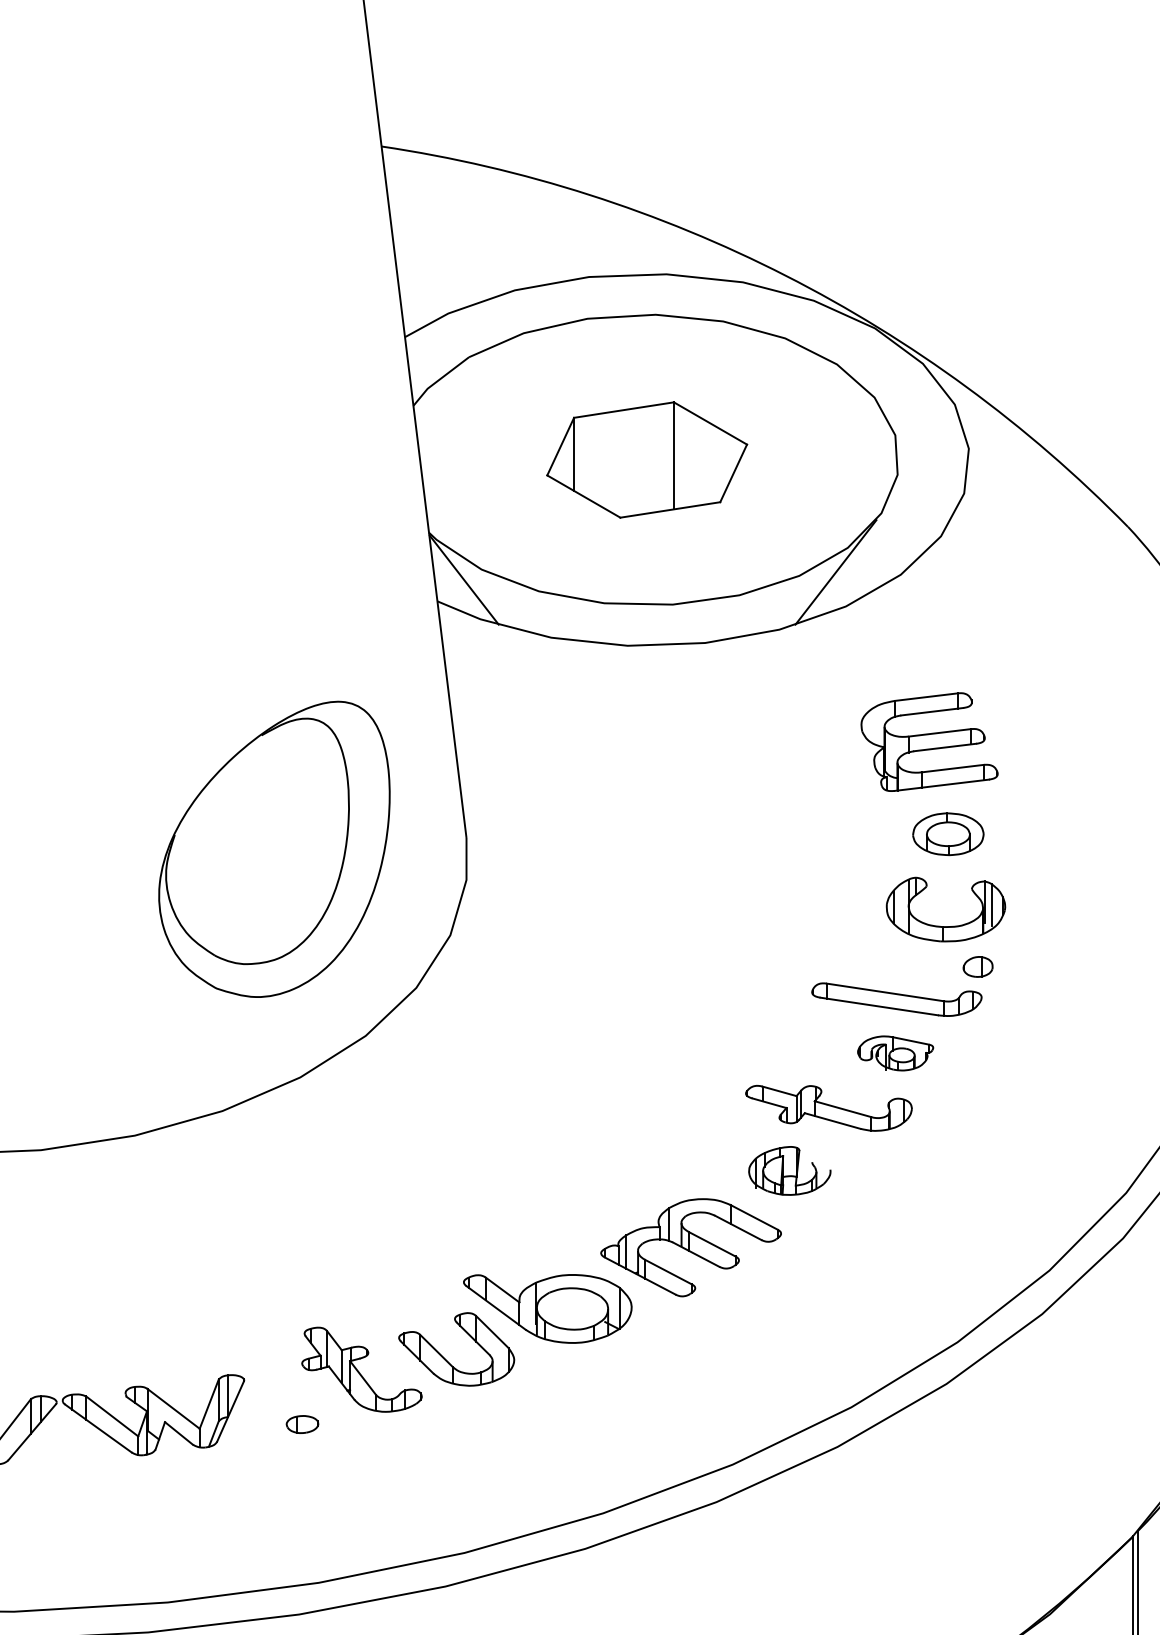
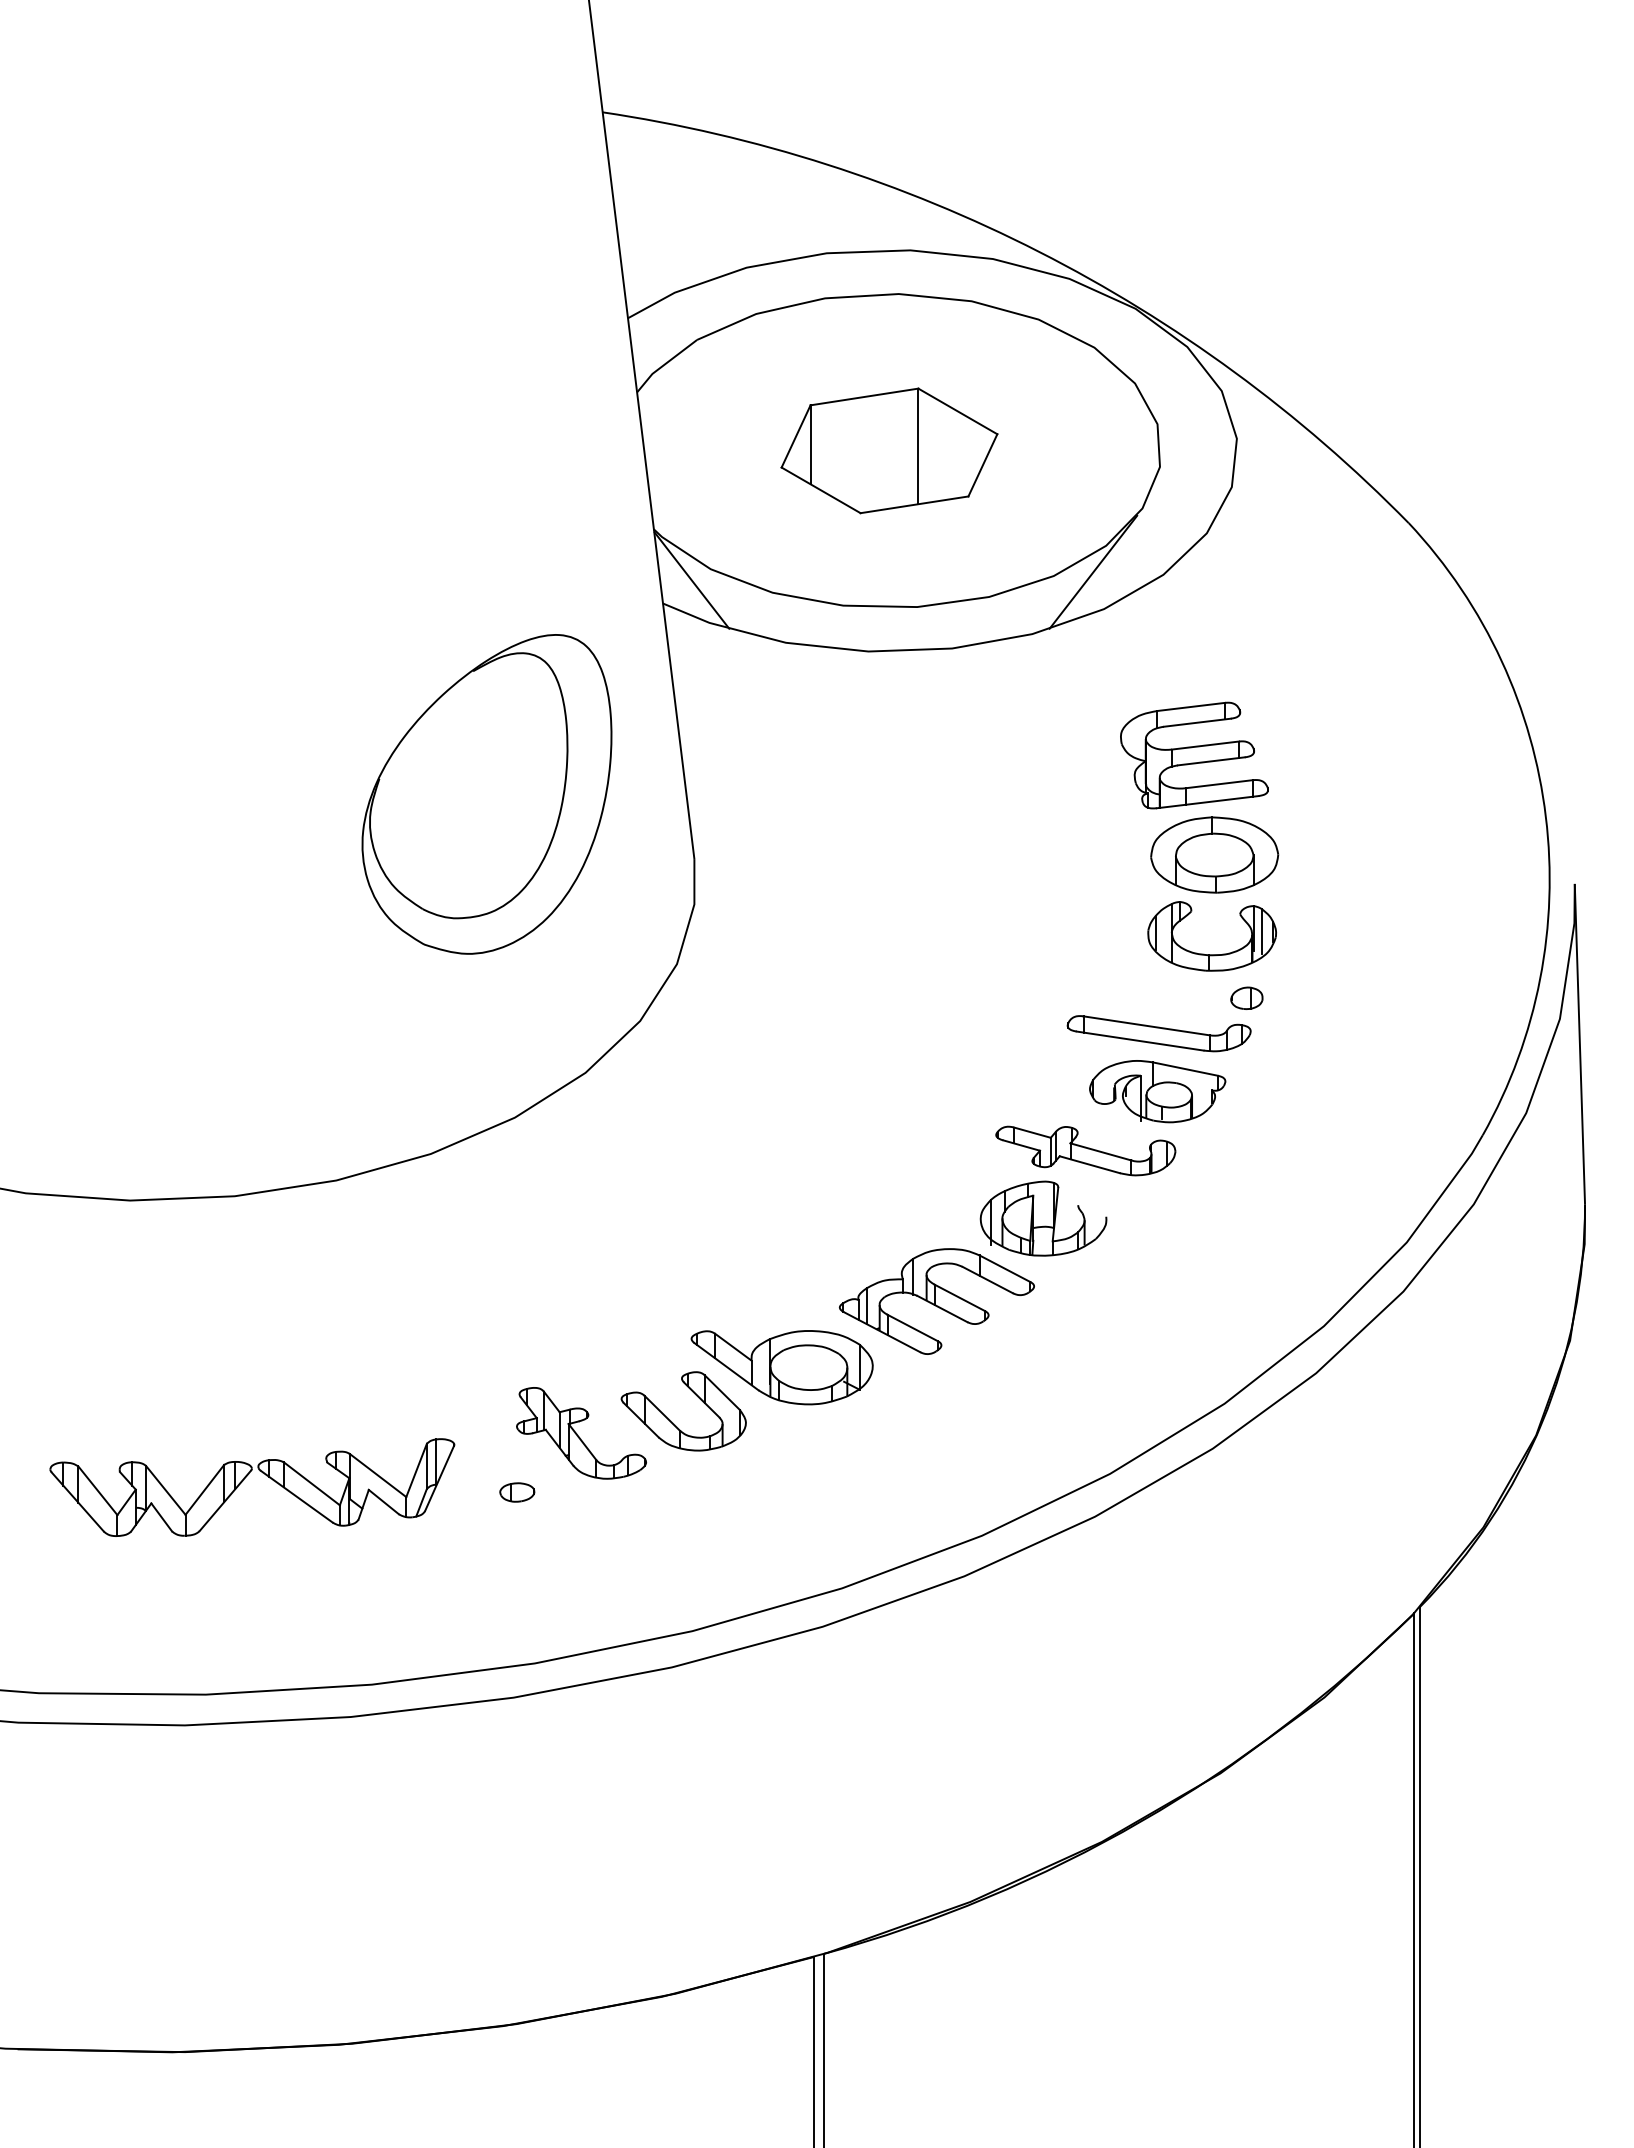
part: (948, 833) -> (1214, 854), size x1.67
part: (273, 849) -> (486, 794), moved
part: (895, 1053) -> (1157, 1091), size x1.67
part: (789, 1170) -> (1043, 1218), size x1.43

